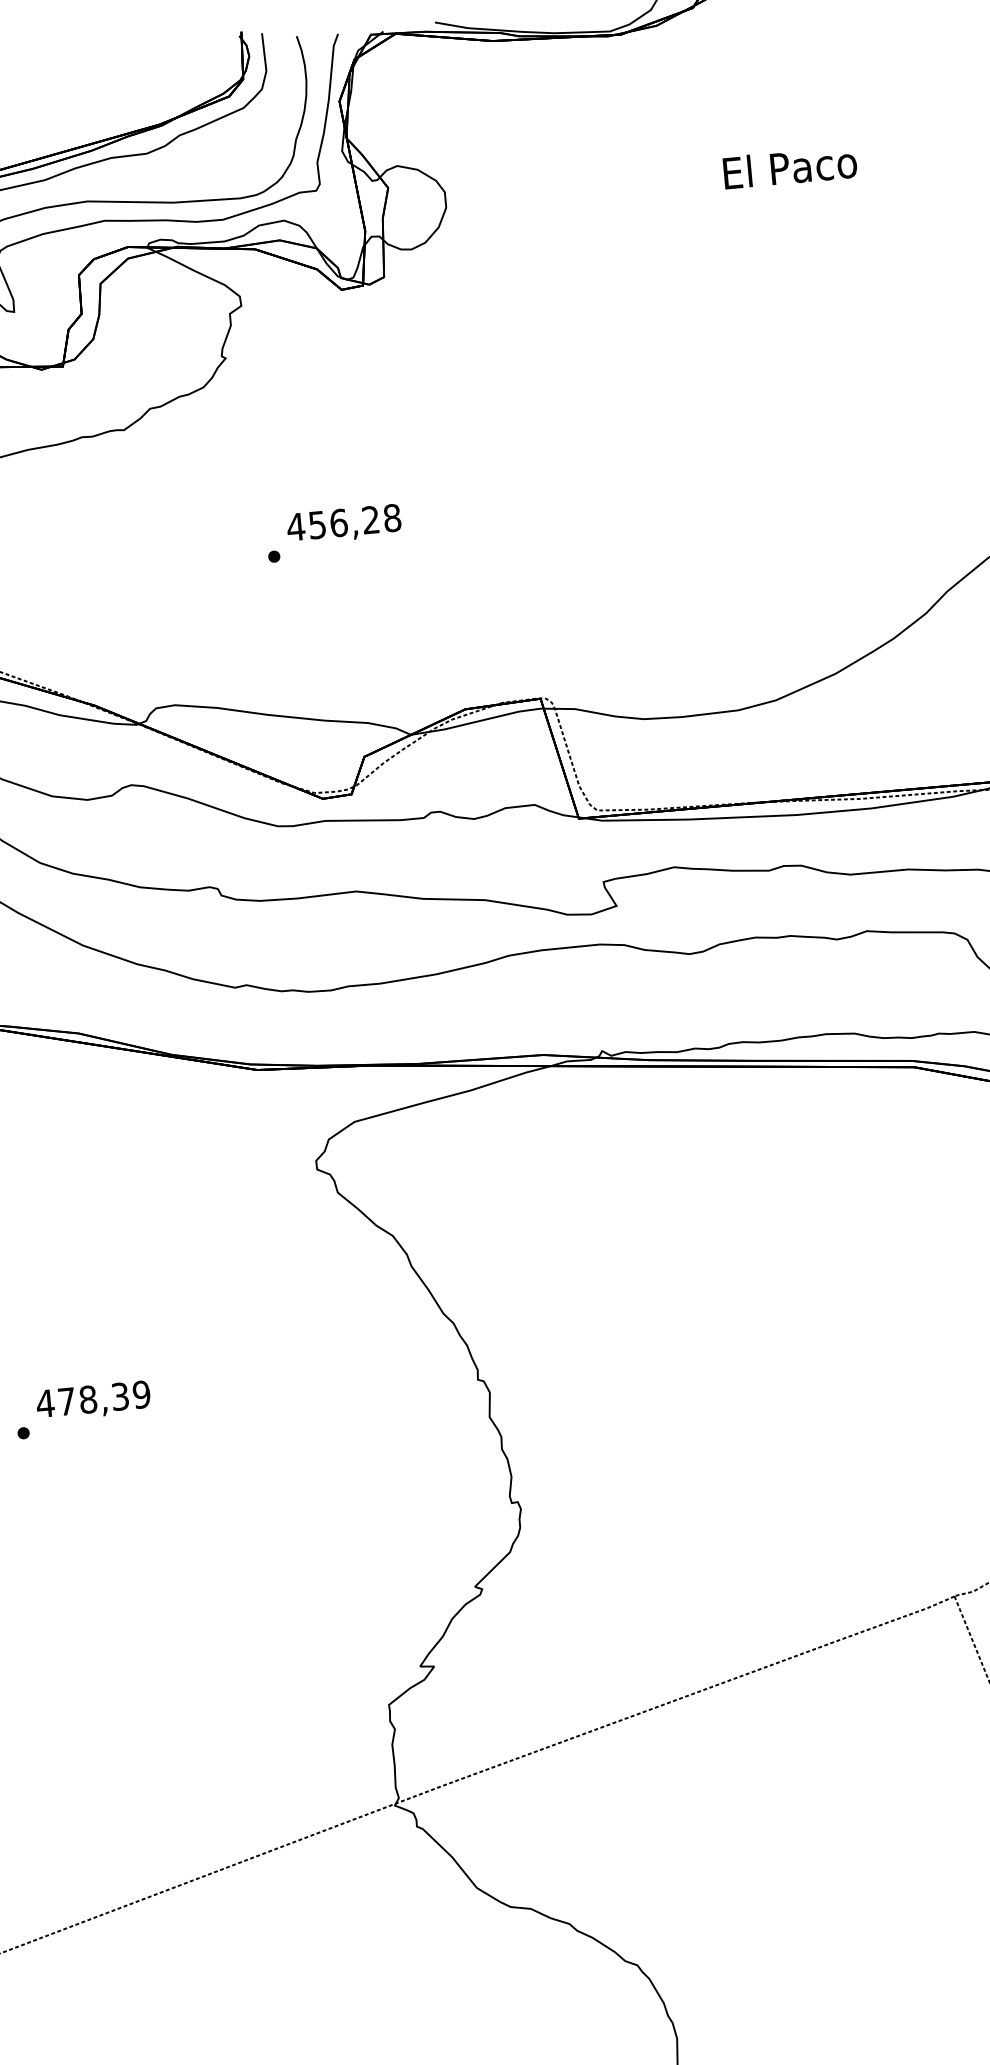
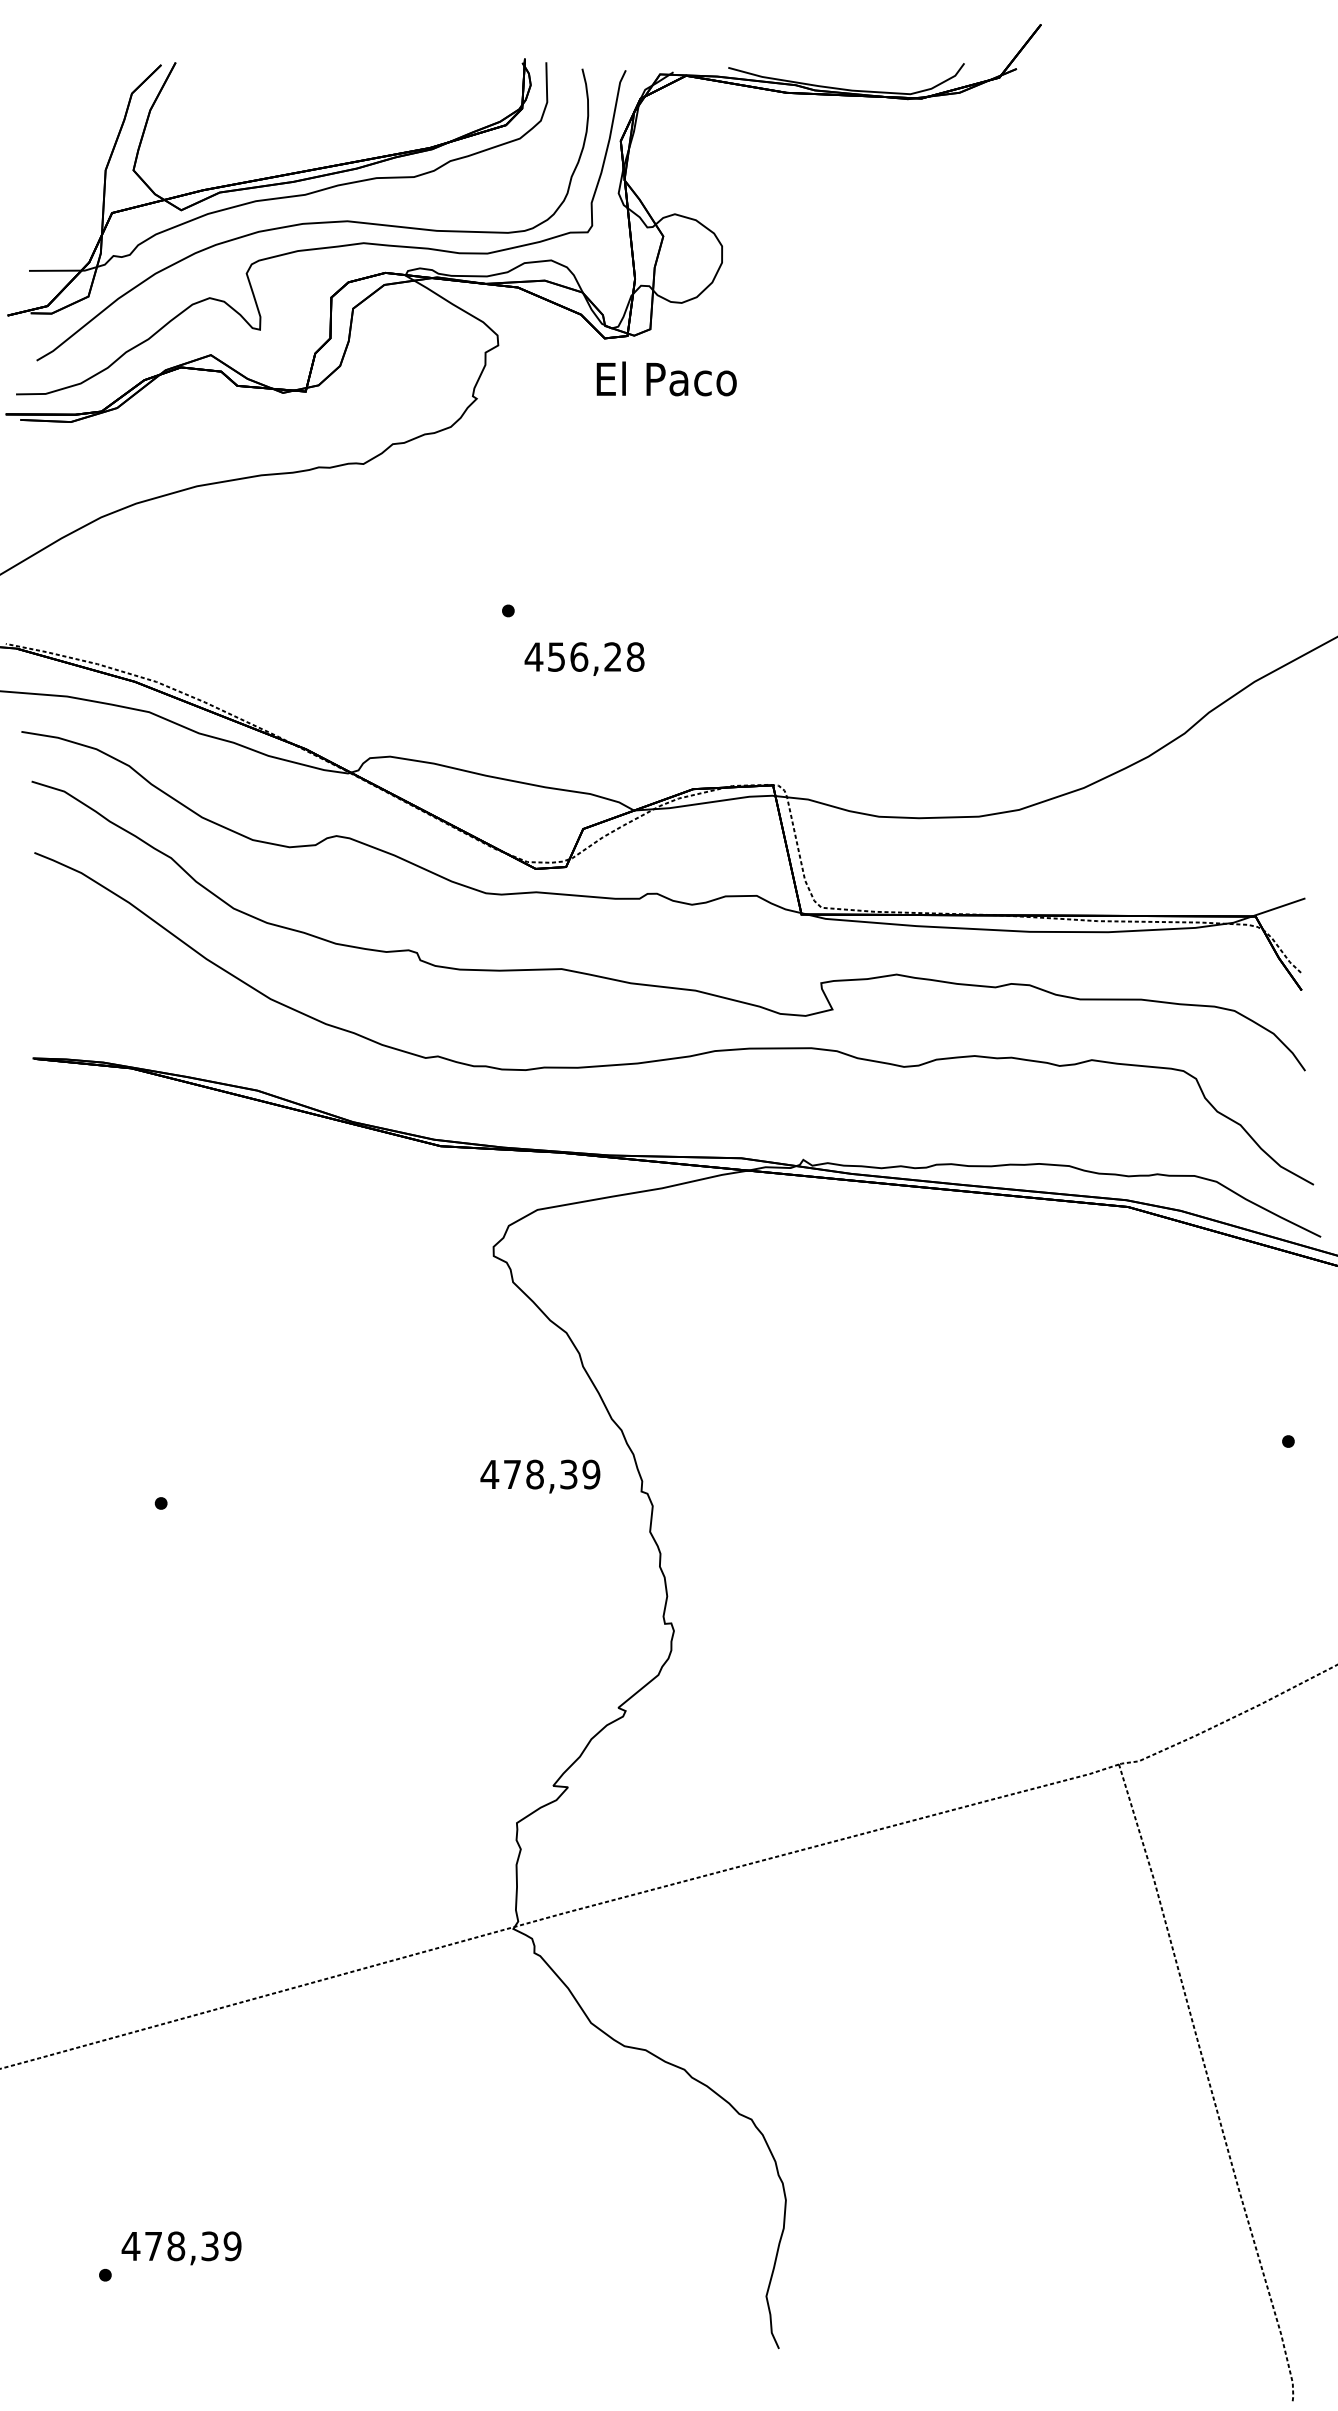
text: (789, 167) -> (666, 378), moved
text: (344, 523) -> (584, 658), moved
text: (93, 1400) -> (540, 1476), moved

